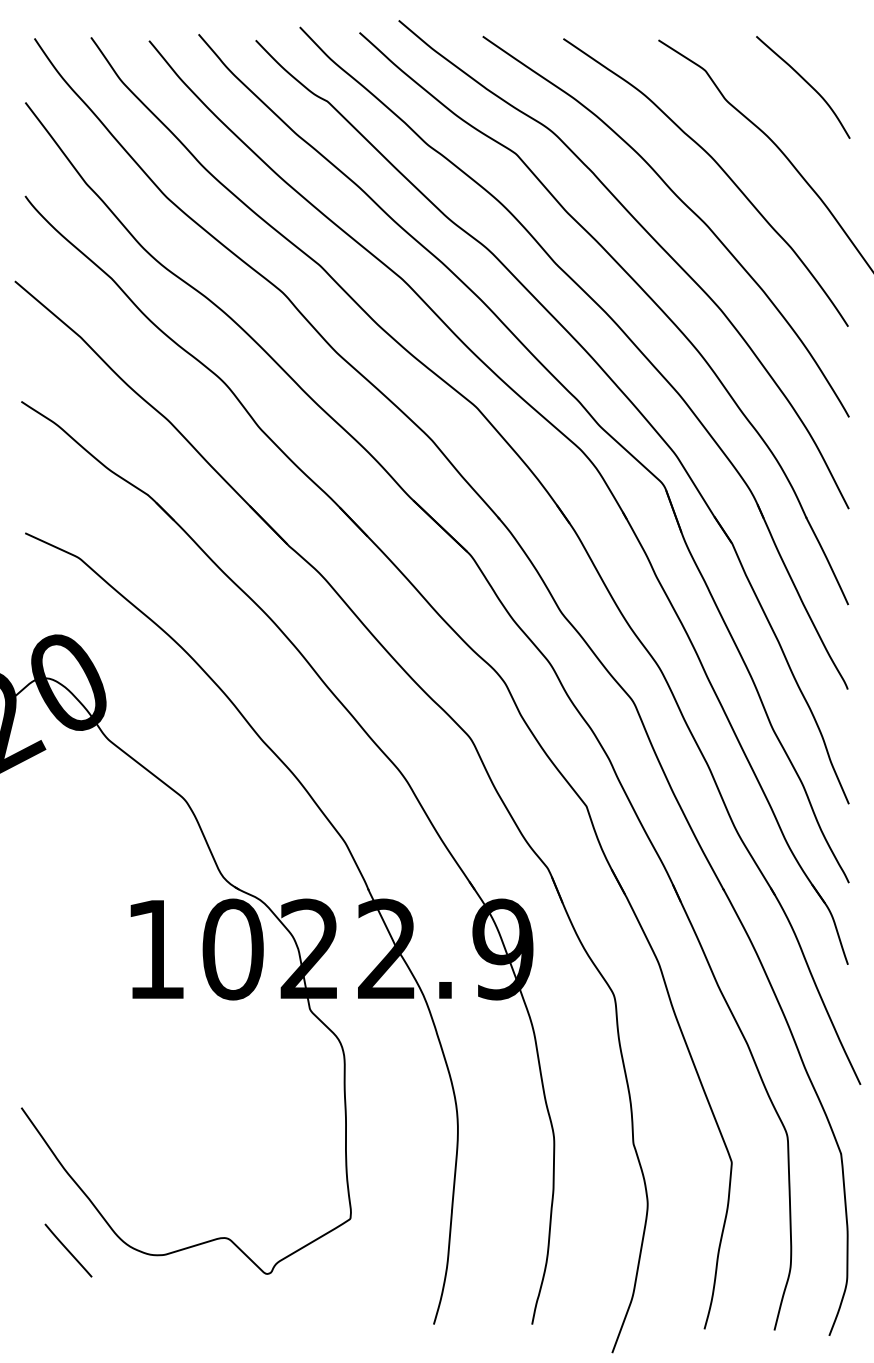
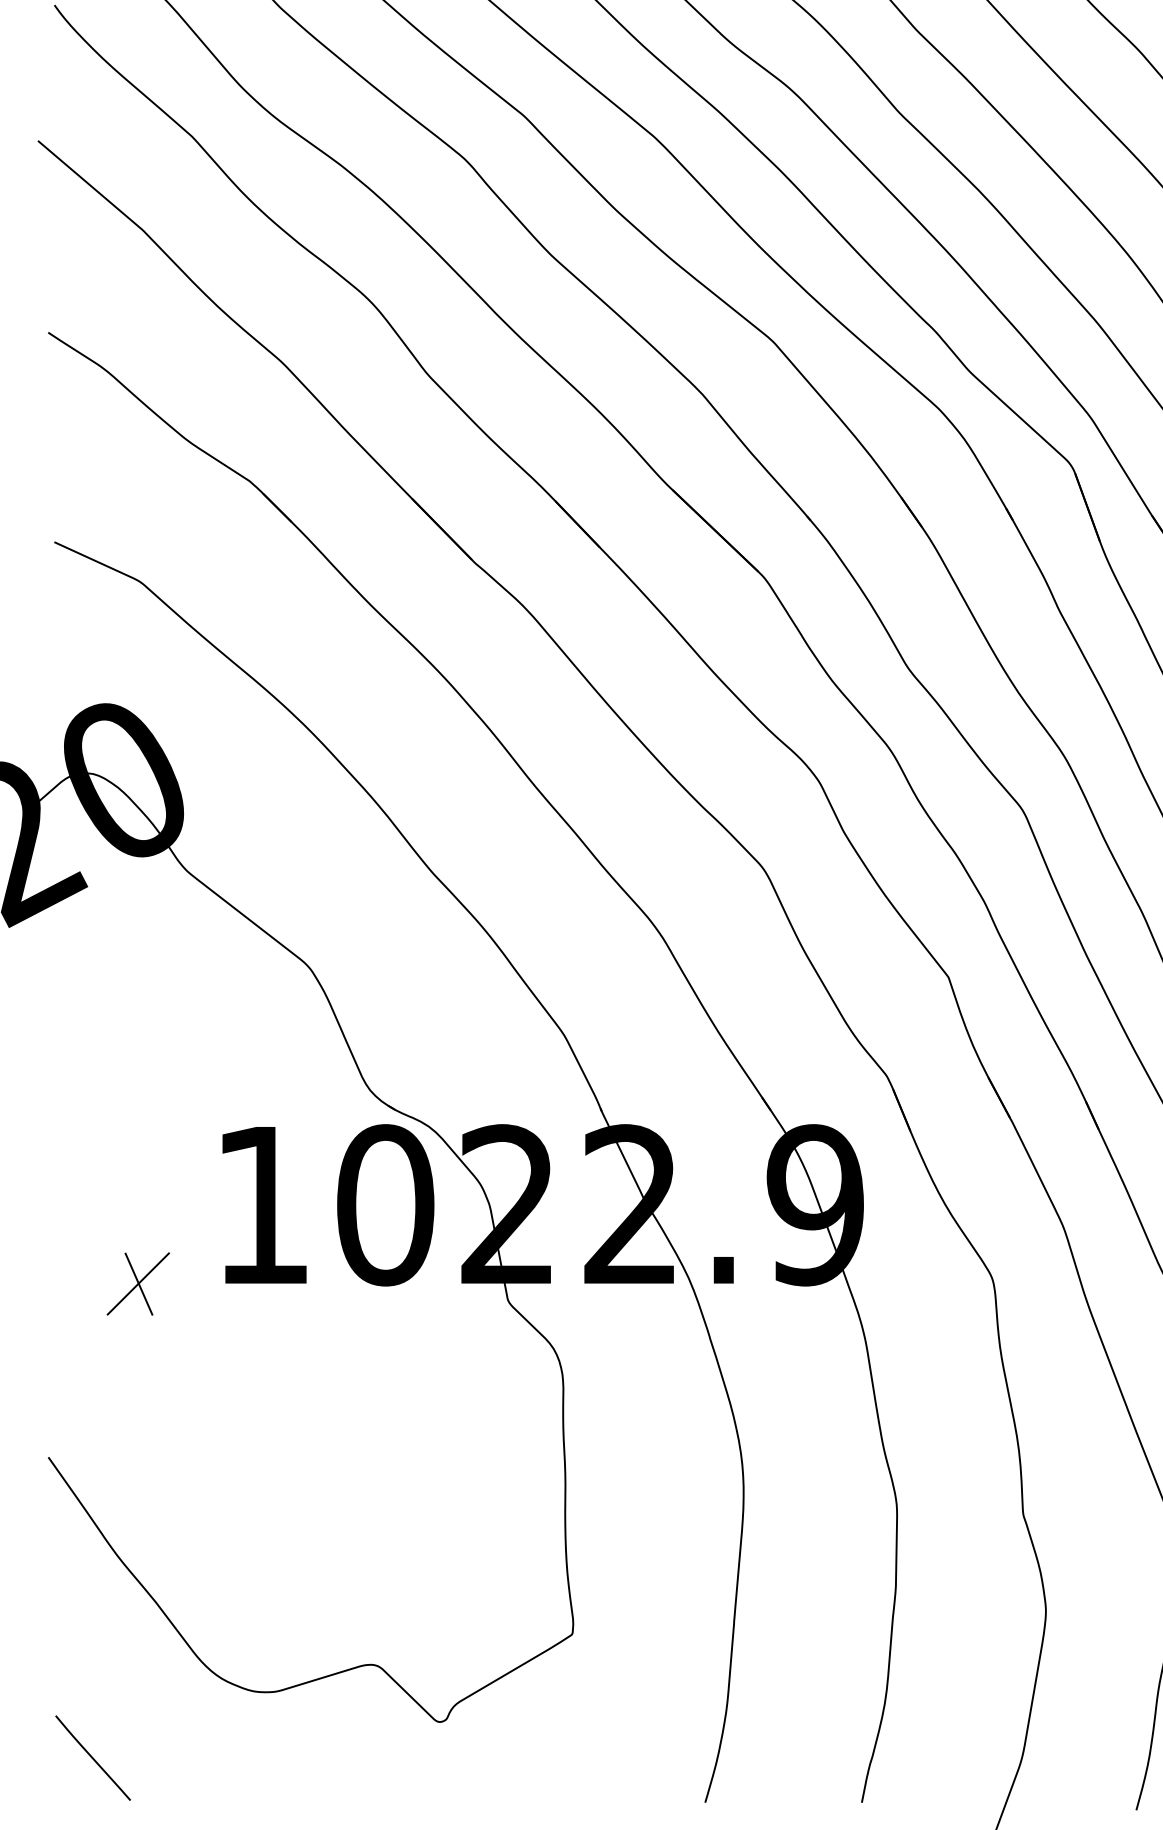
part: (77, 998) -> (137, 1283), added
line: (68, 1250) -> (93, 1757), moved

